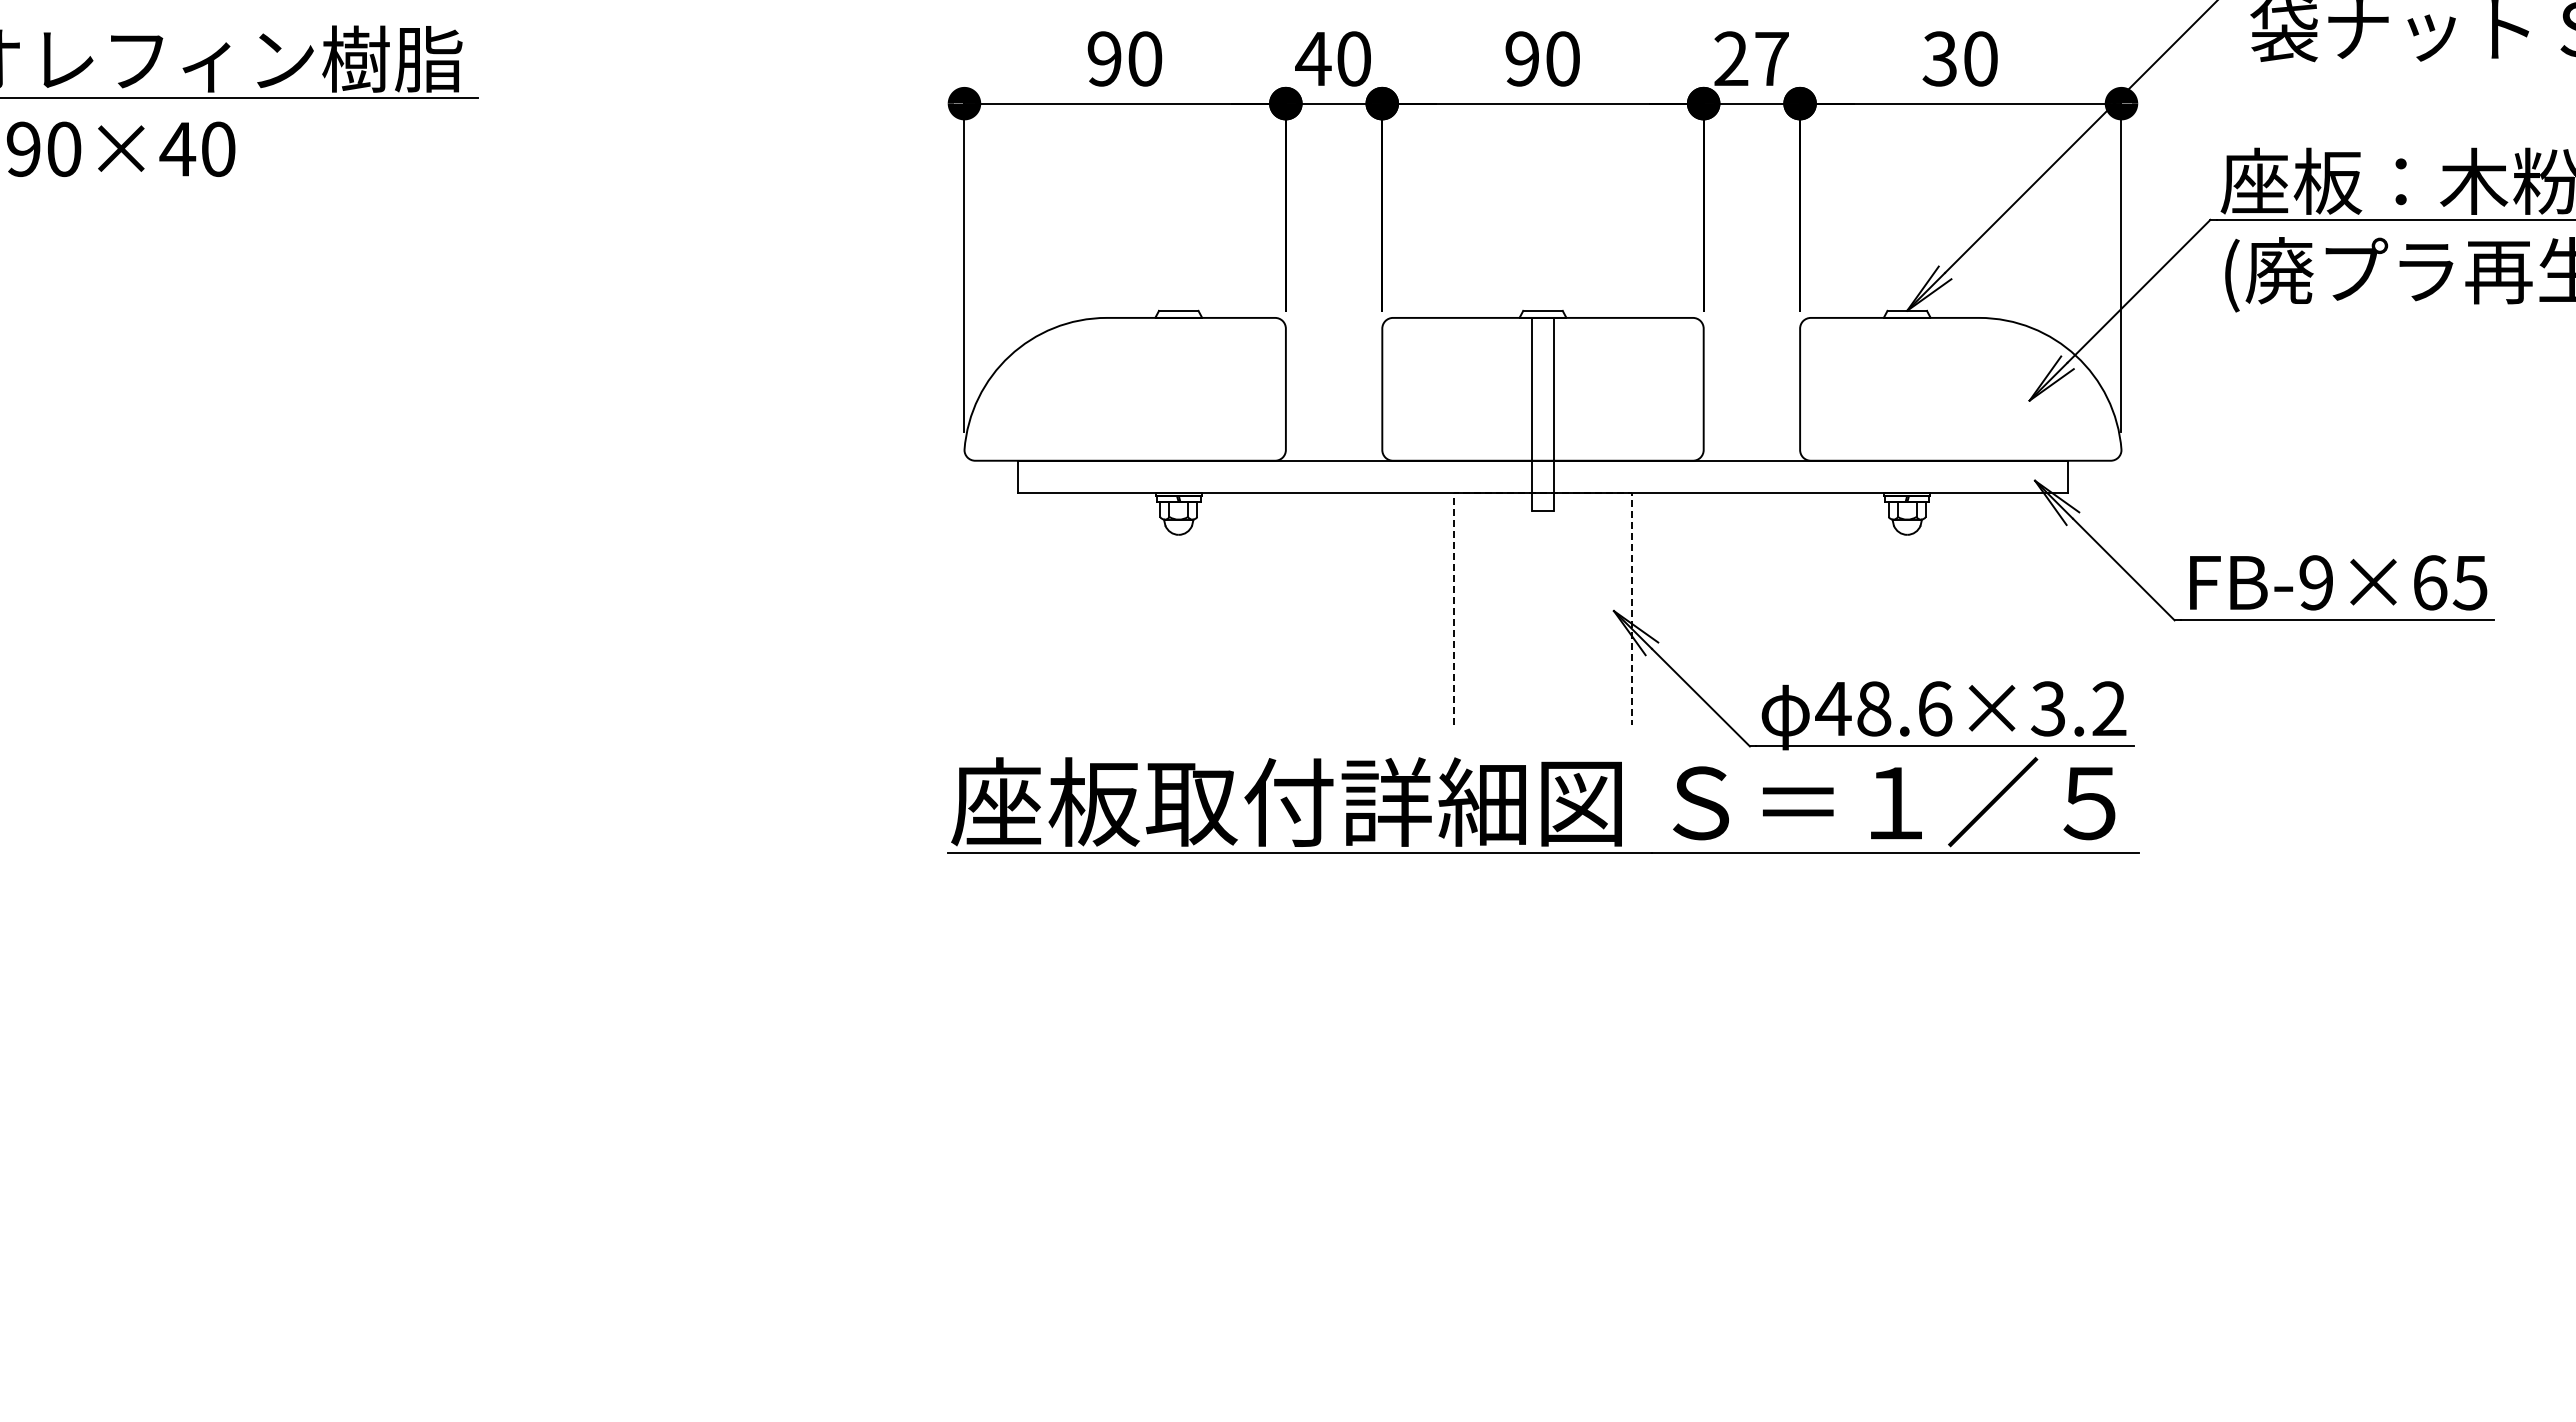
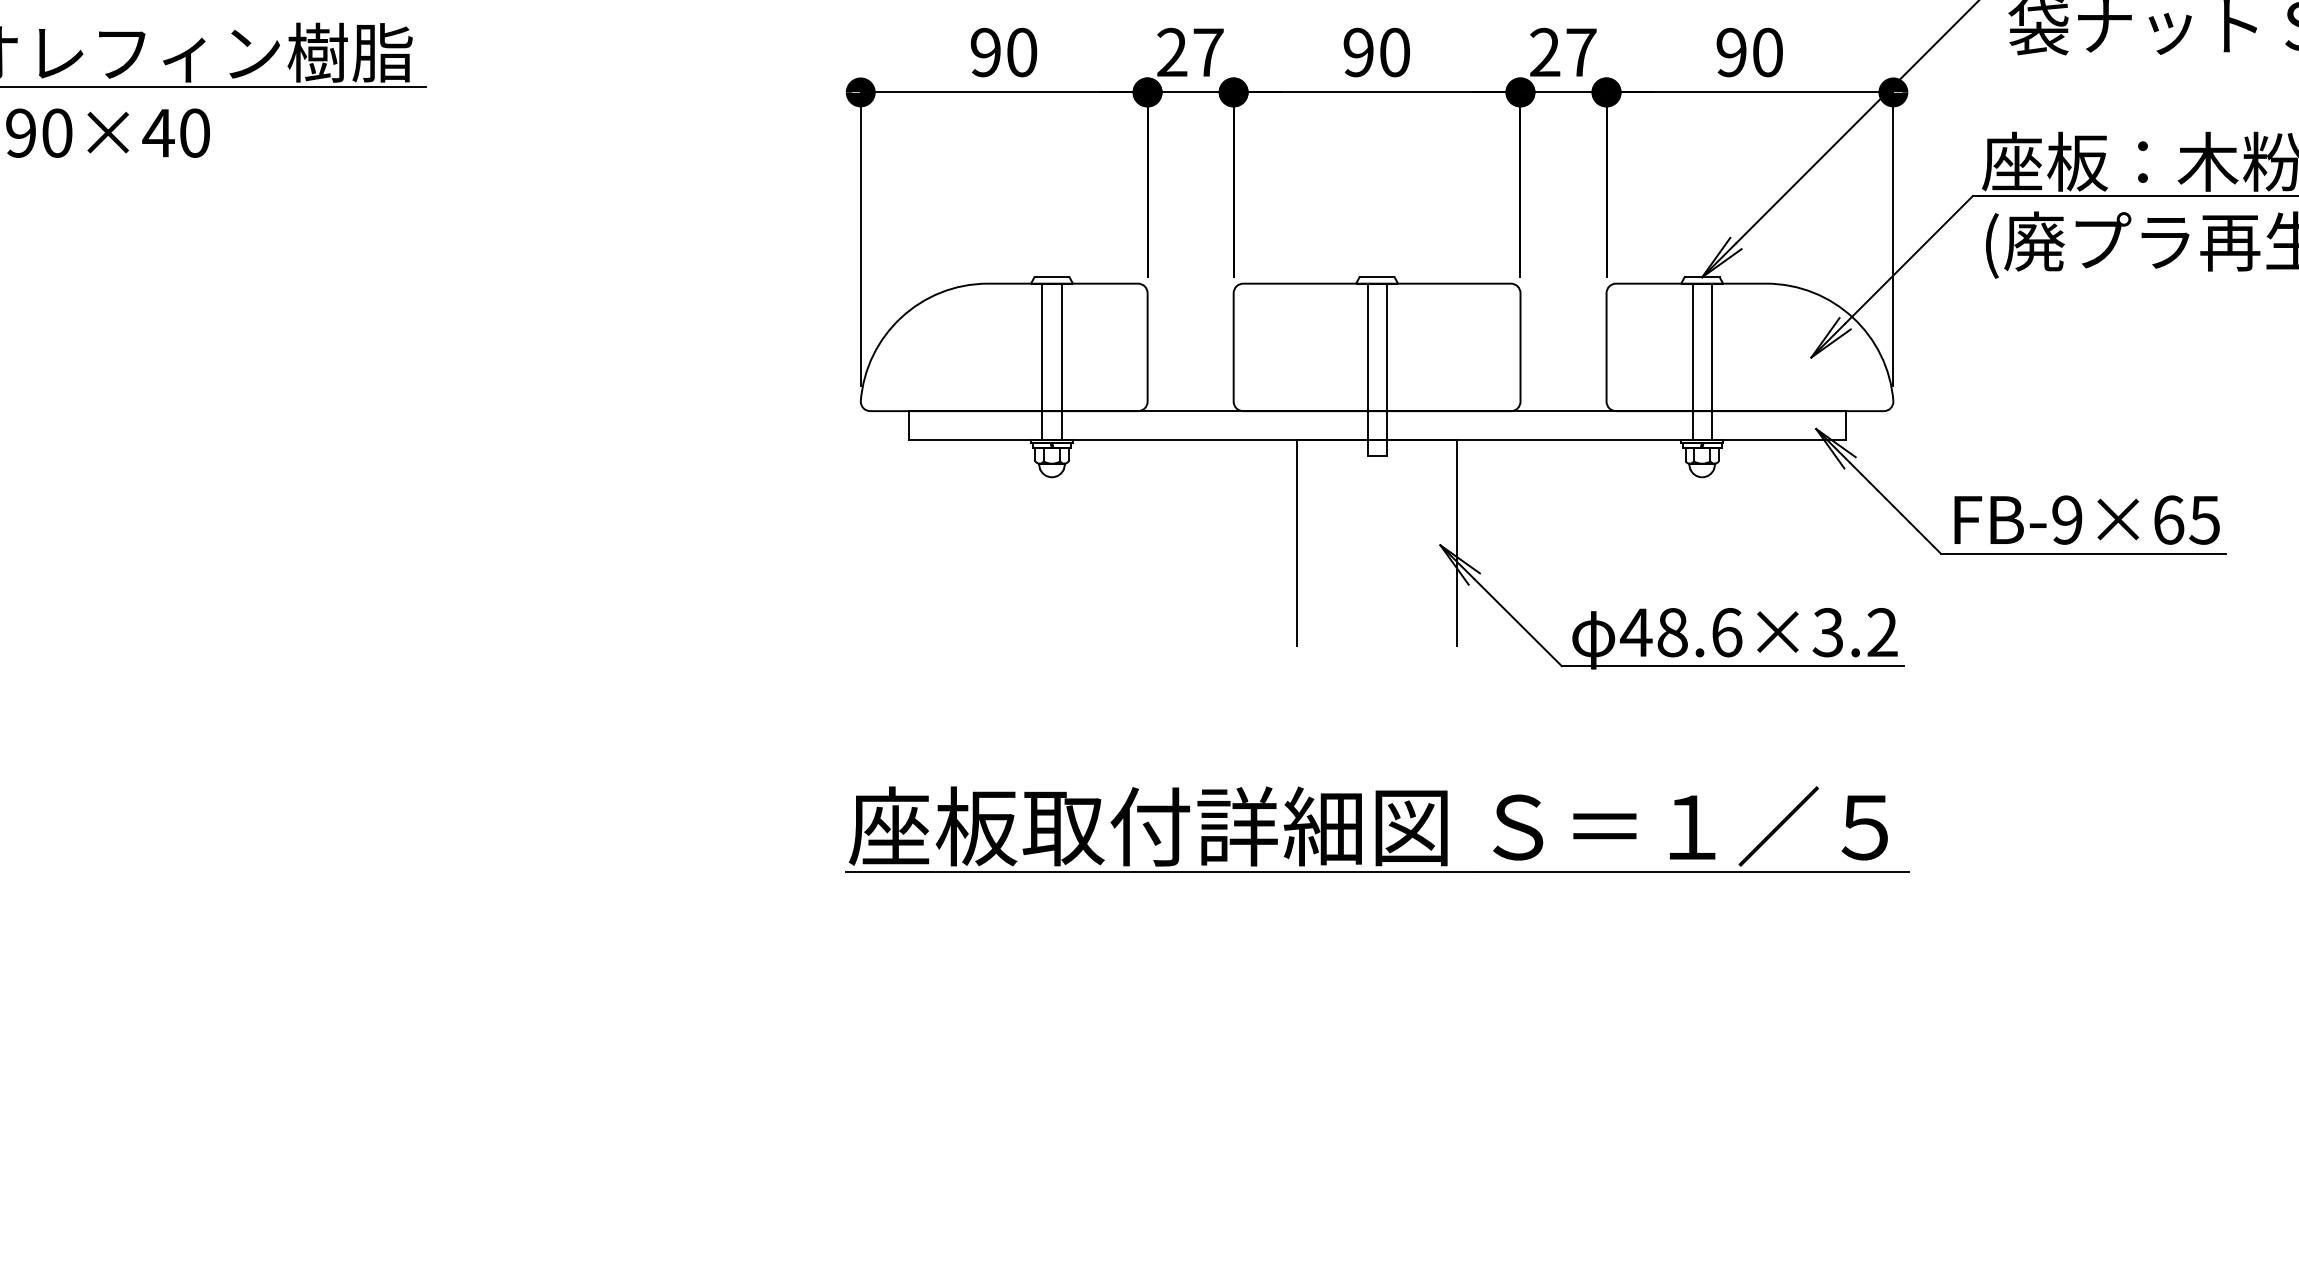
text: (1333, 58) -> (1190, 52), 40 -> 27
text: (1939, 58) -> (1730, 52), 30 -> 90
line: (1168, 404) -> (1042, 360), added
line: (1189, 404) -> (1061, 360), added
line: (1896, 404) -> (1692, 360), added
line: (1917, 404) -> (1711, 360), added
line: (1543, 492) -> (1377, 439), dashed -> solid
part: (1543, 805) -> (1377, 829), moved

